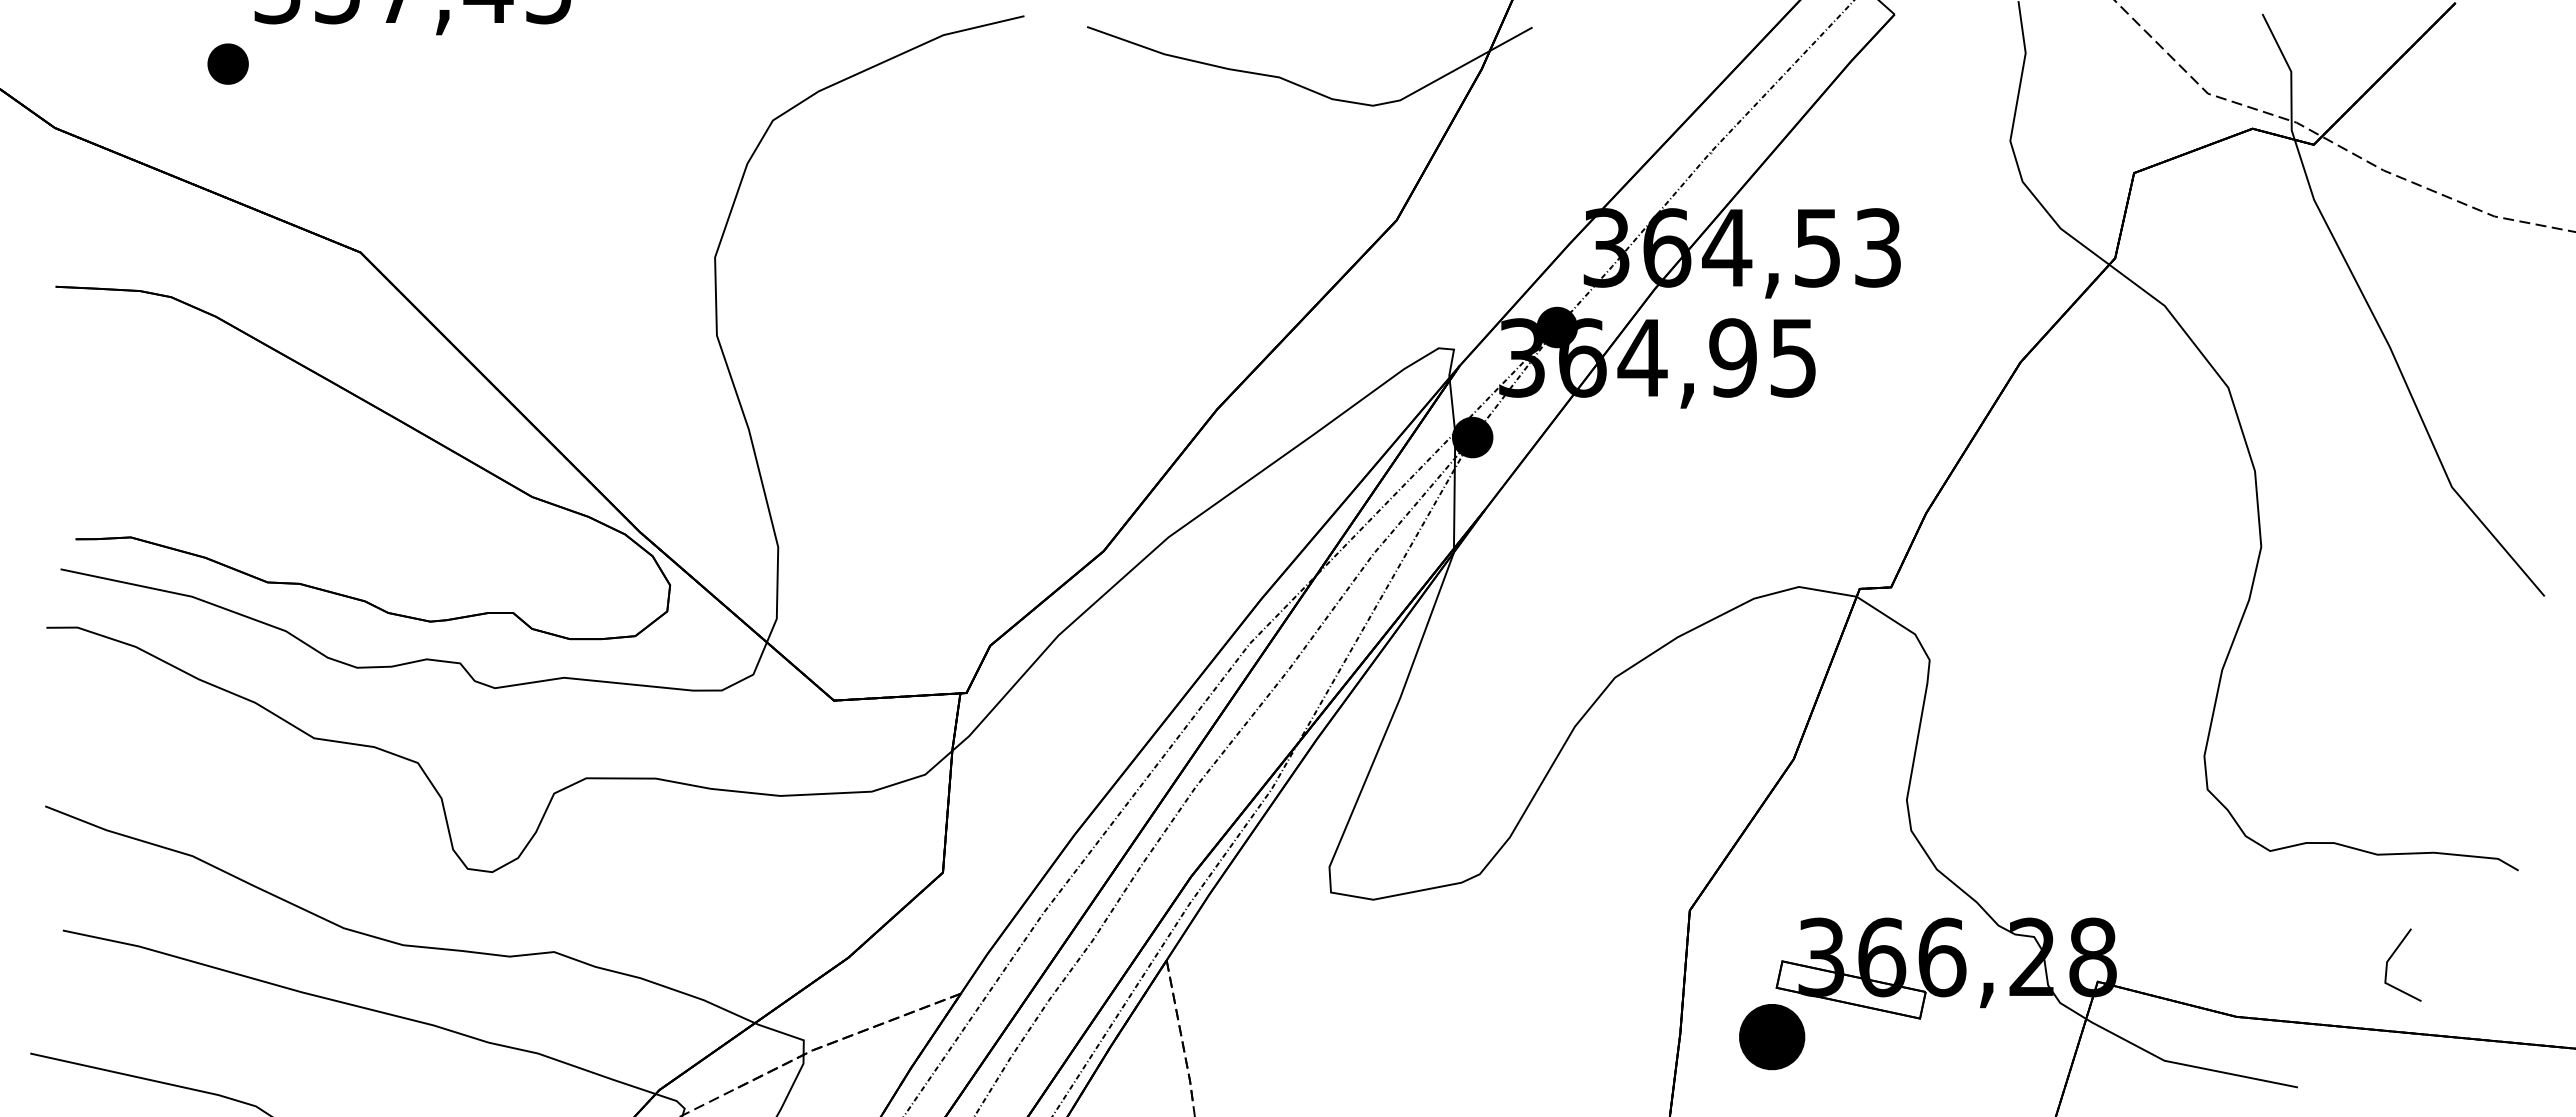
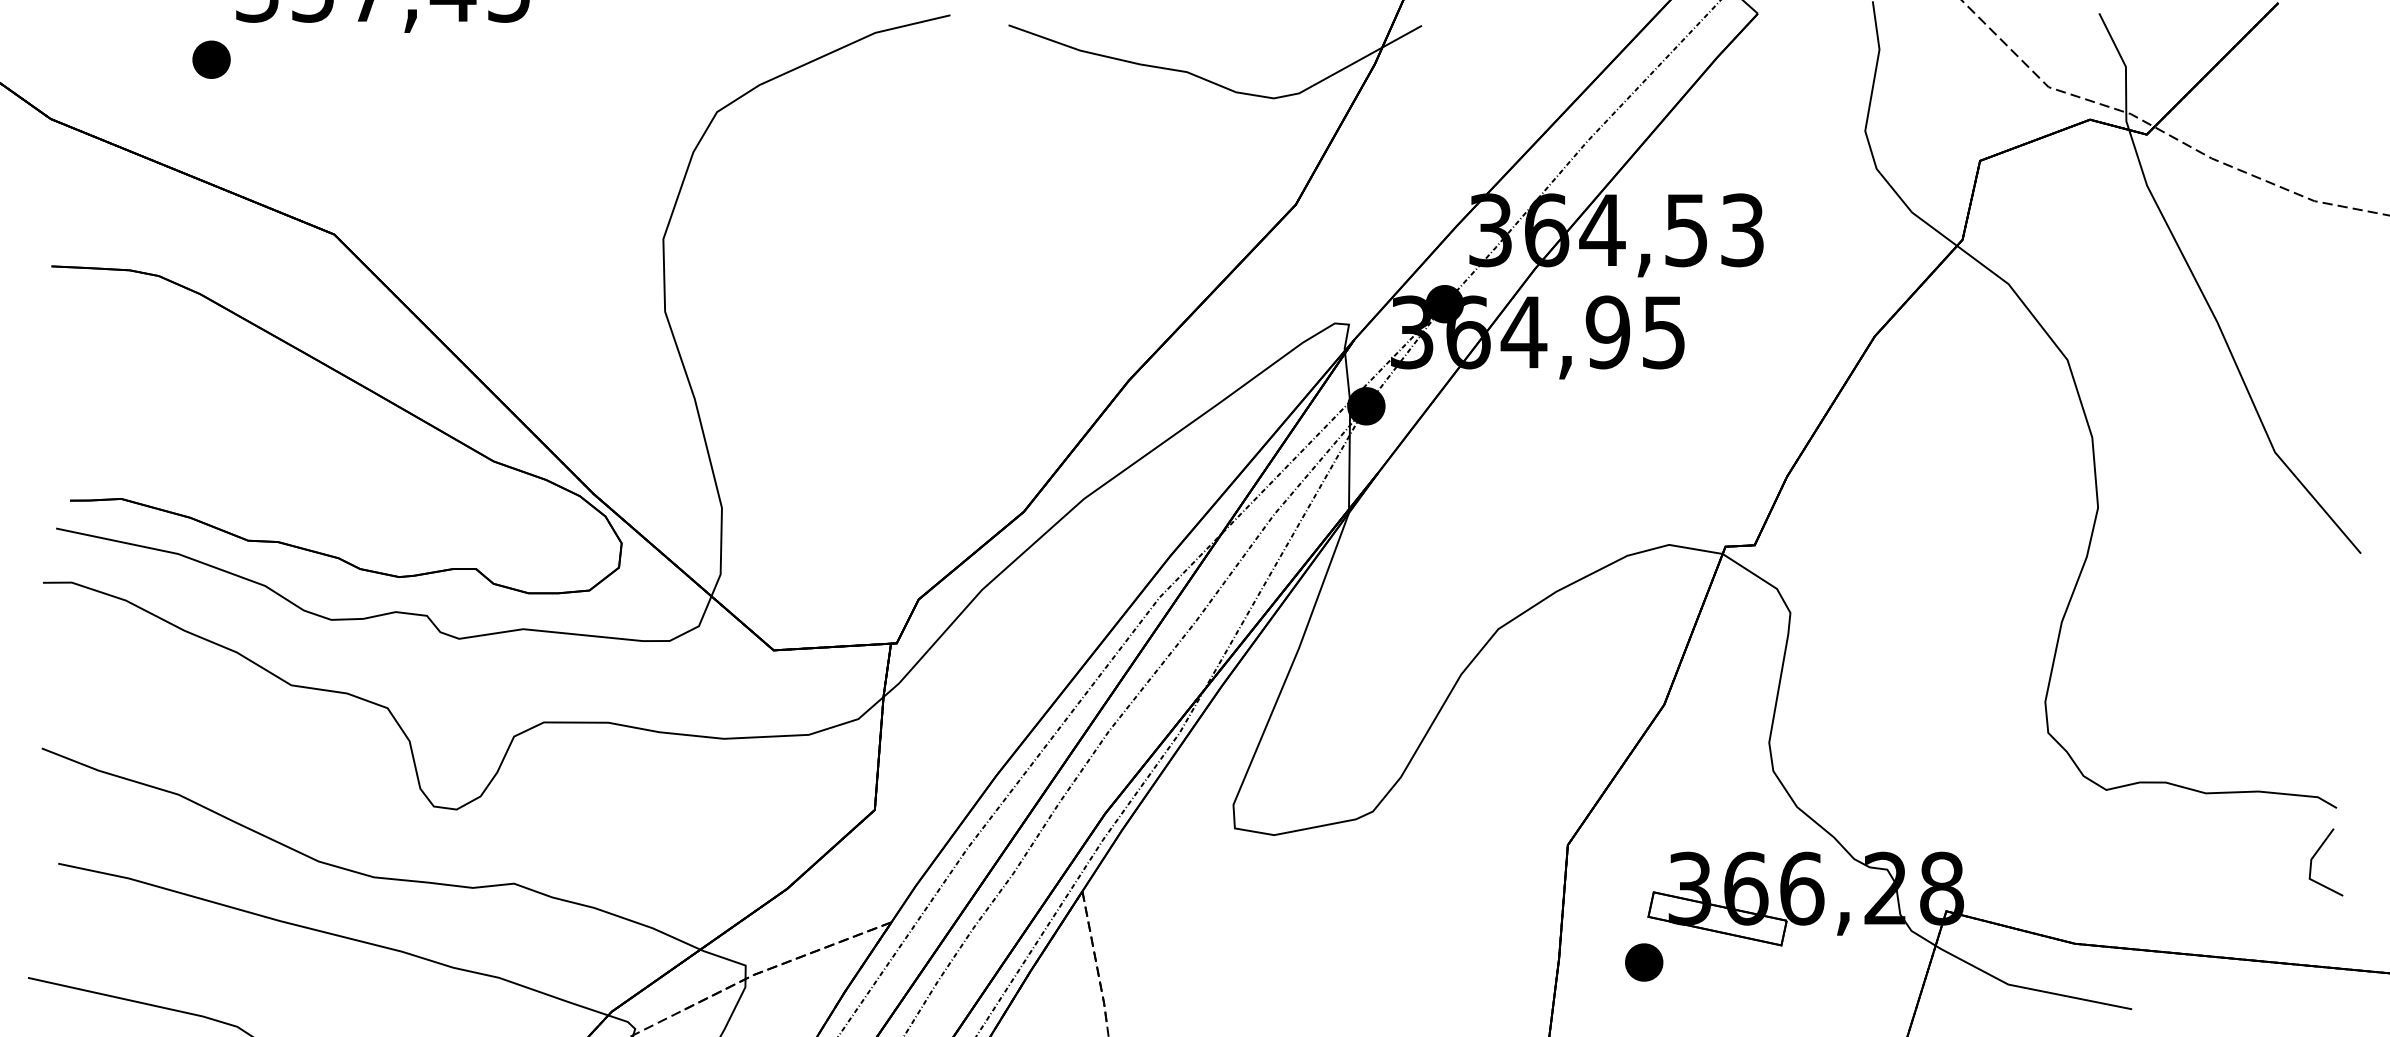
line: (2393, 955) -> (2317, 853), moved
part: (1771, 1036) -> (1643, 962), size x0.62

